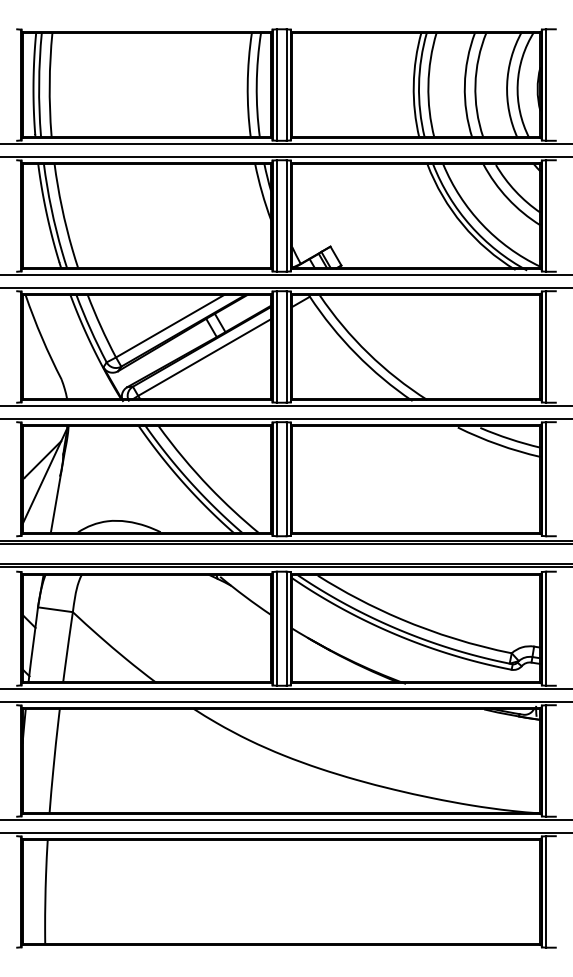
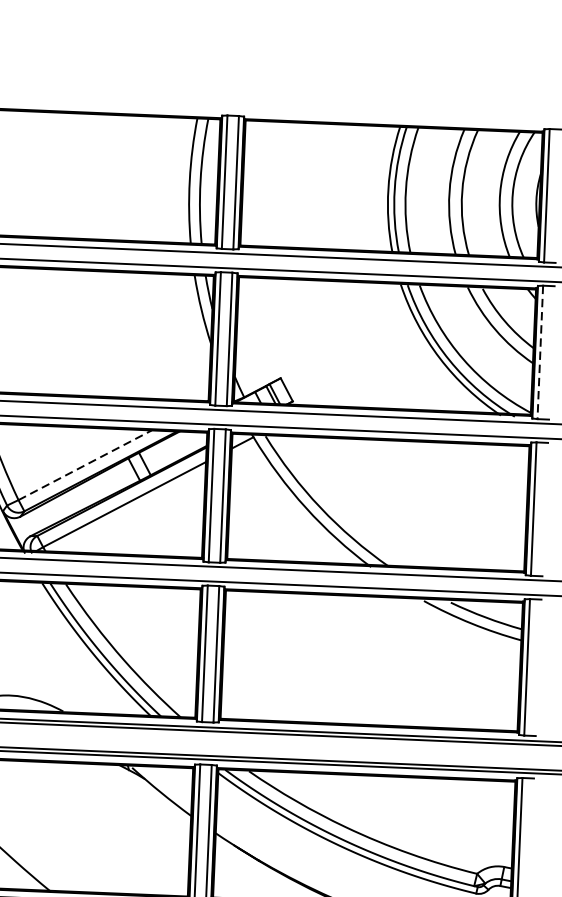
line: (546, 216) -> (540, 353), solid -> dashed
line: (170, 326) -> (85, 465), solid -> dashed

